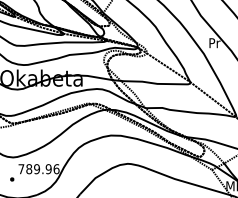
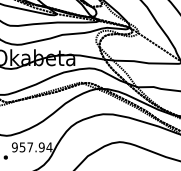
text: (38, 169) -> (31, 147), 789.96 -> 957.94

